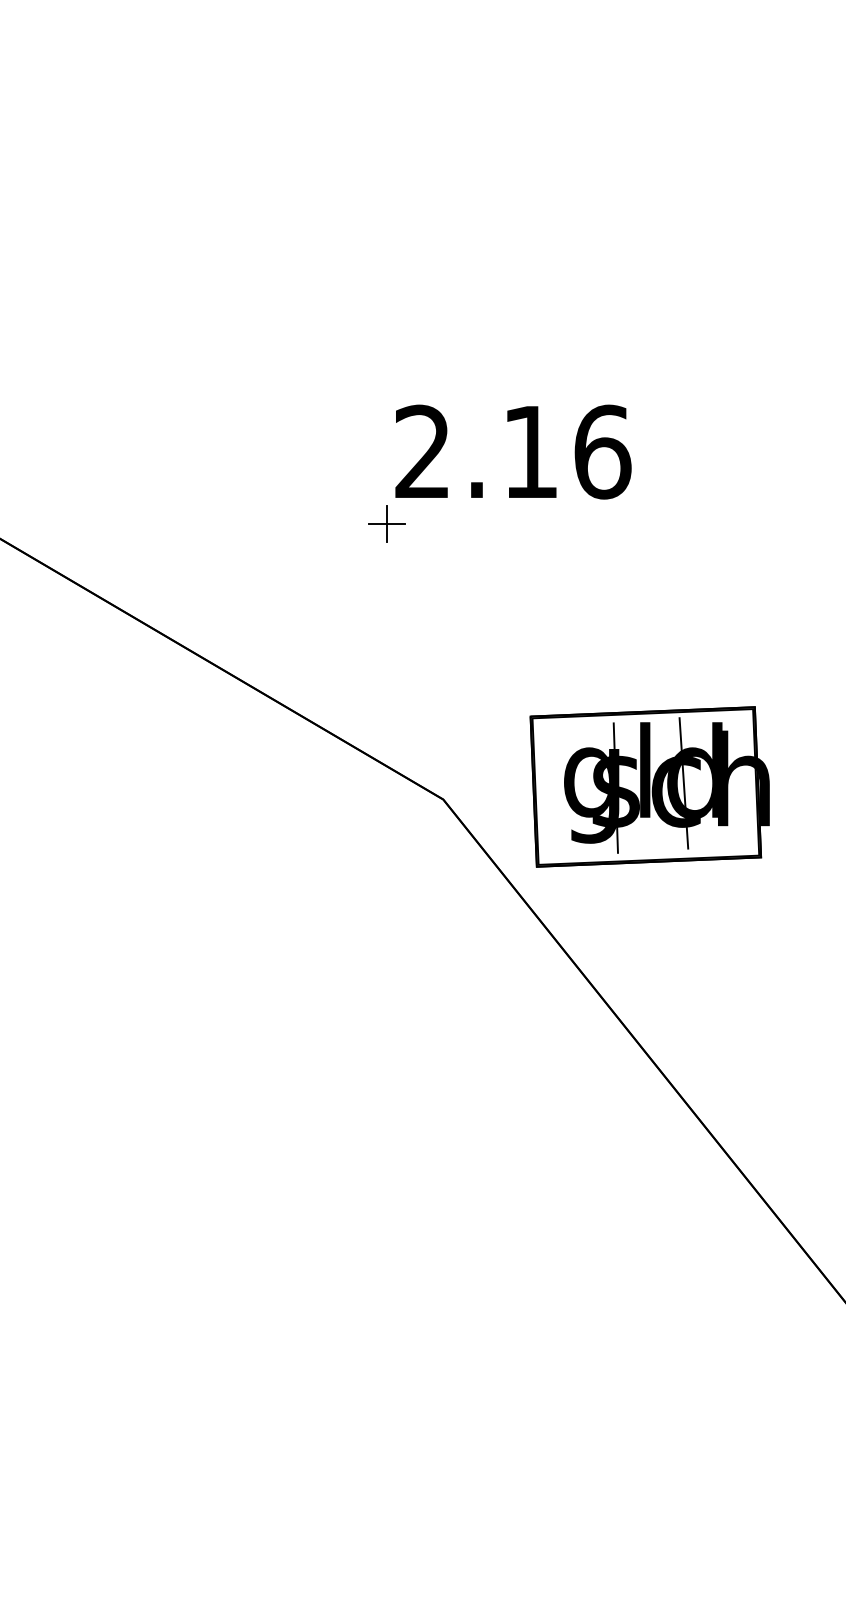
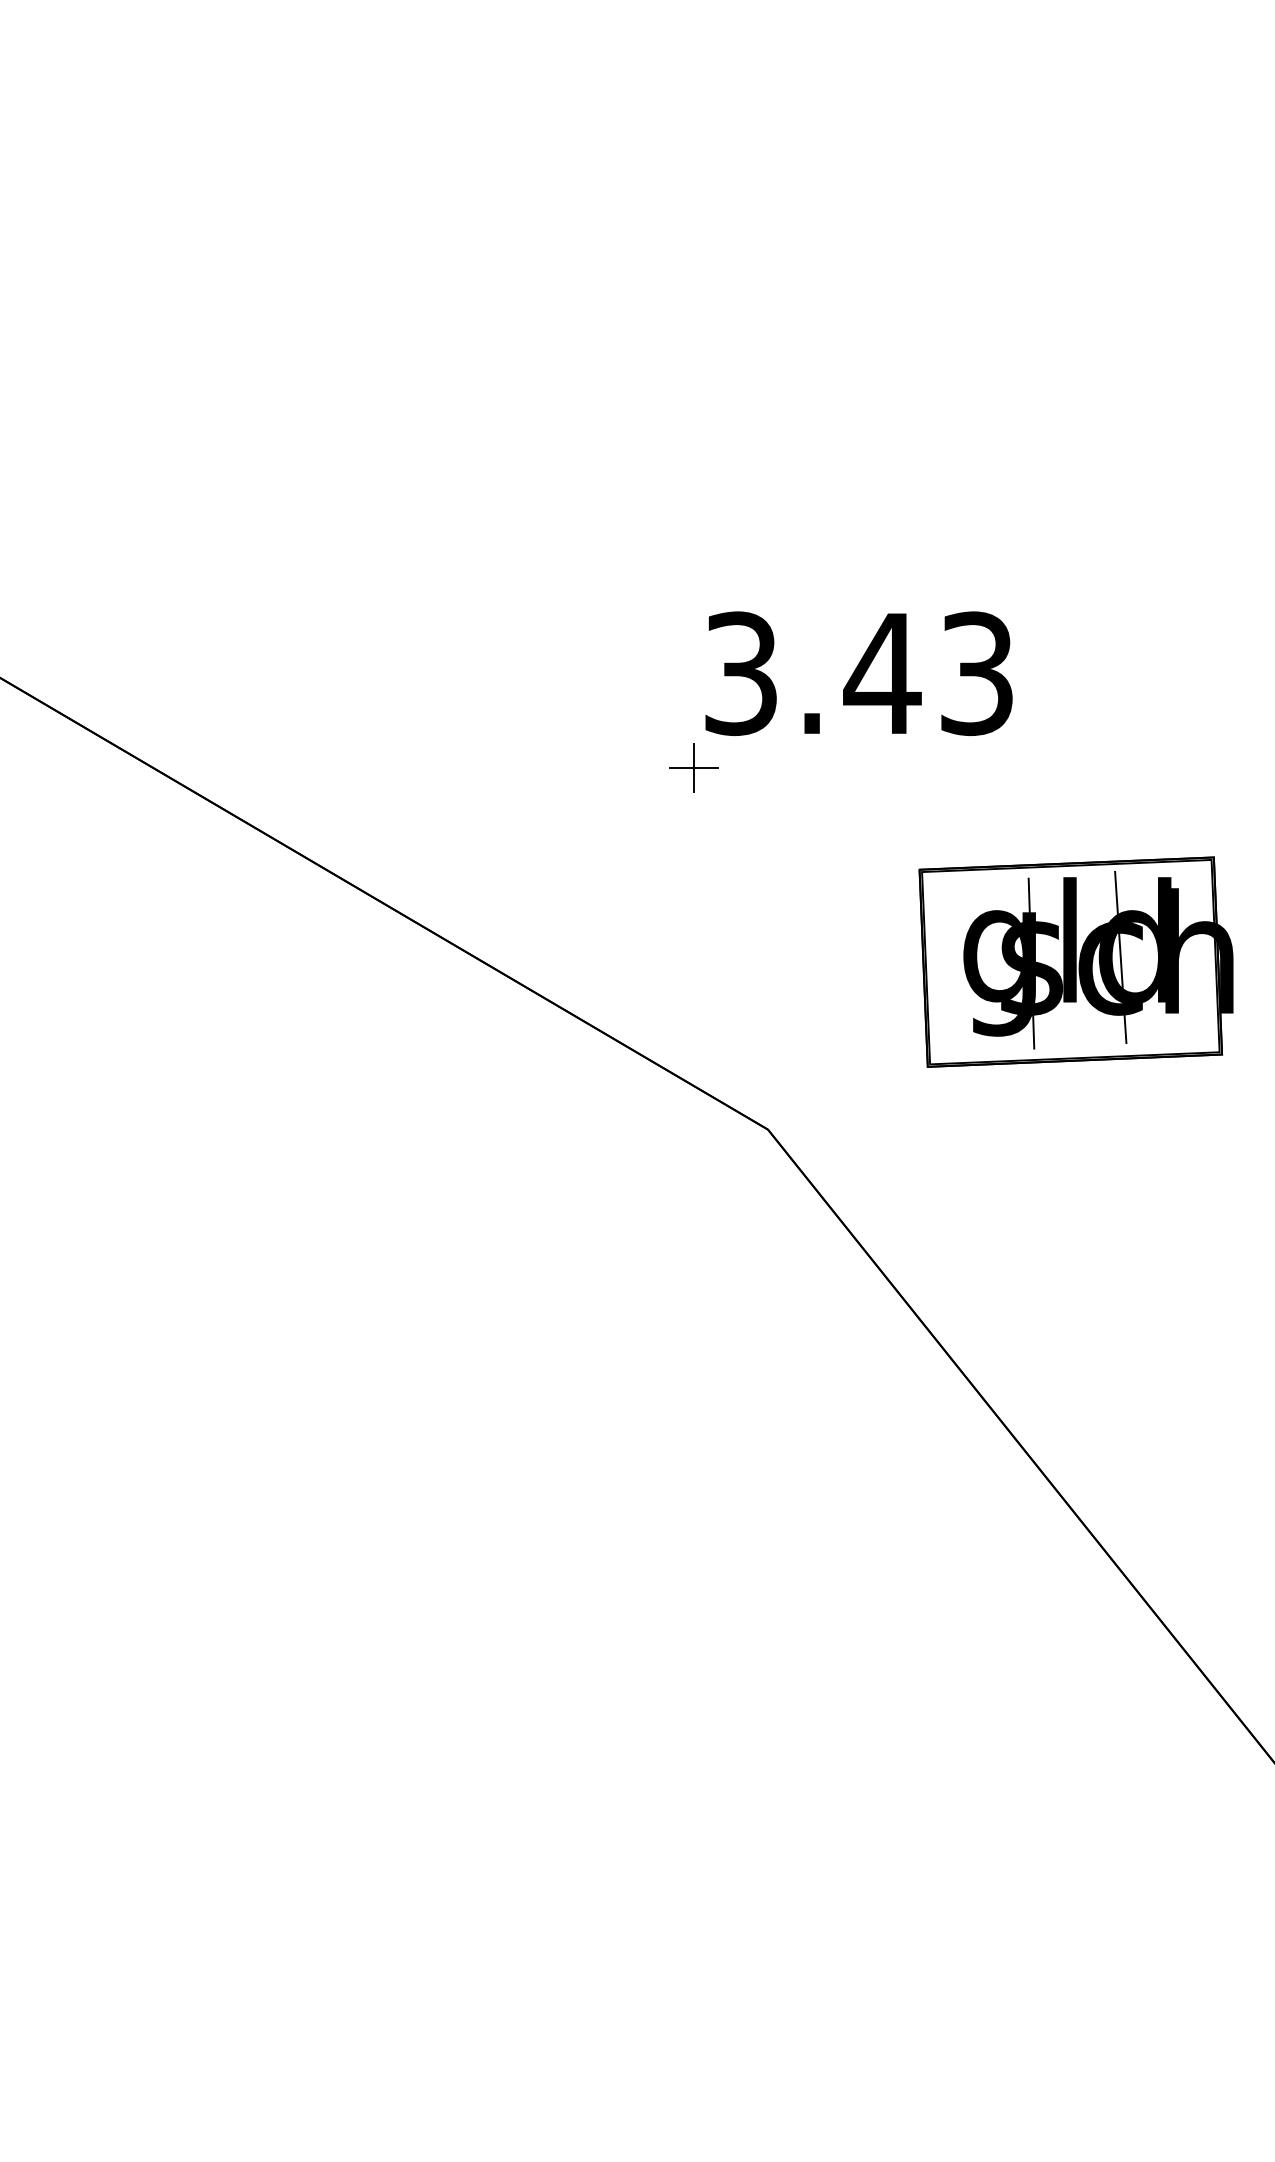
text: (513, 451) -> (860, 673), 2.16 -> 3.43
part: (649, 786) -> (1075, 961), moved

